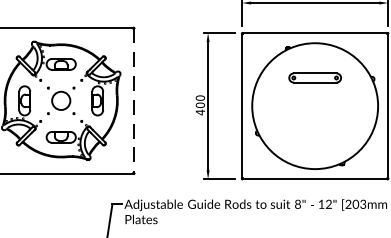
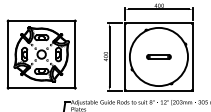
part: (314, 76) -> (158, 56), moved
line: (134, 100) -> (75, 54), dashed -> solid

